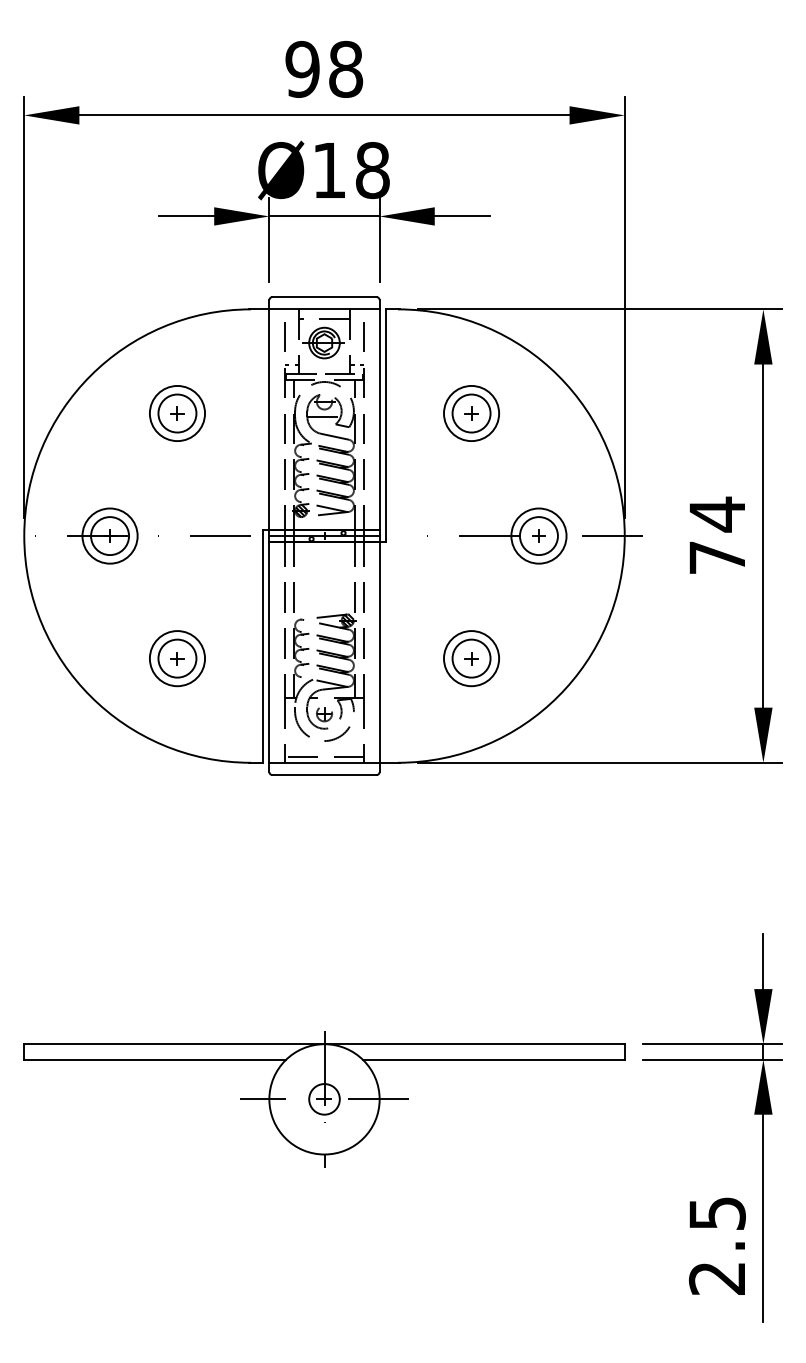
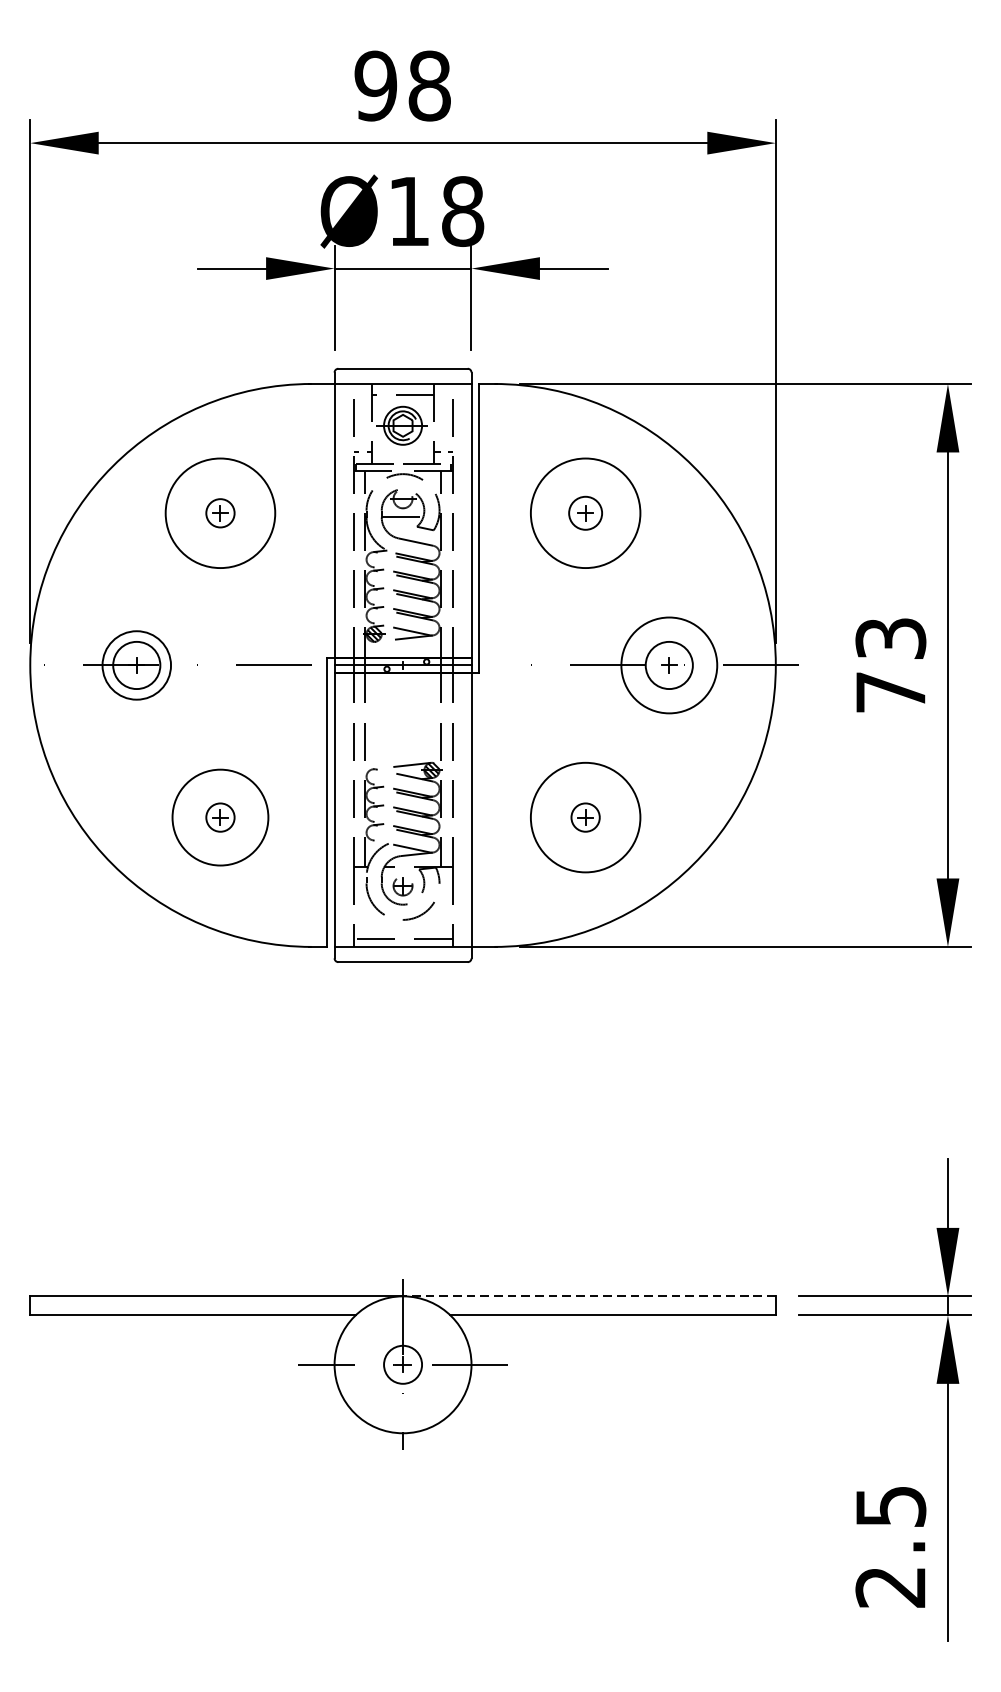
circle: (177, 413) -> (220, 513), size x0.6
circle: (177, 413) -> (220, 513), size x1.6
circle: (471, 413) -> (585, 513), size x0.7
circle: (471, 413) -> (585, 513), size x1.6
text: (716, 514) -> (889, 638), 74 -> 73
circle: (538, 535) -> (668, 664), size x1.4
circle: (177, 658) -> (220, 817), size x0.6
circle: (177, 658) -> (220, 817), size x1.4
circle: (471, 658) -> (585, 817), size x0.6
circle: (471, 658) -> (585, 817), size x1.6
line: (474, 1044) -> (589, 1296), solid -> dashed

